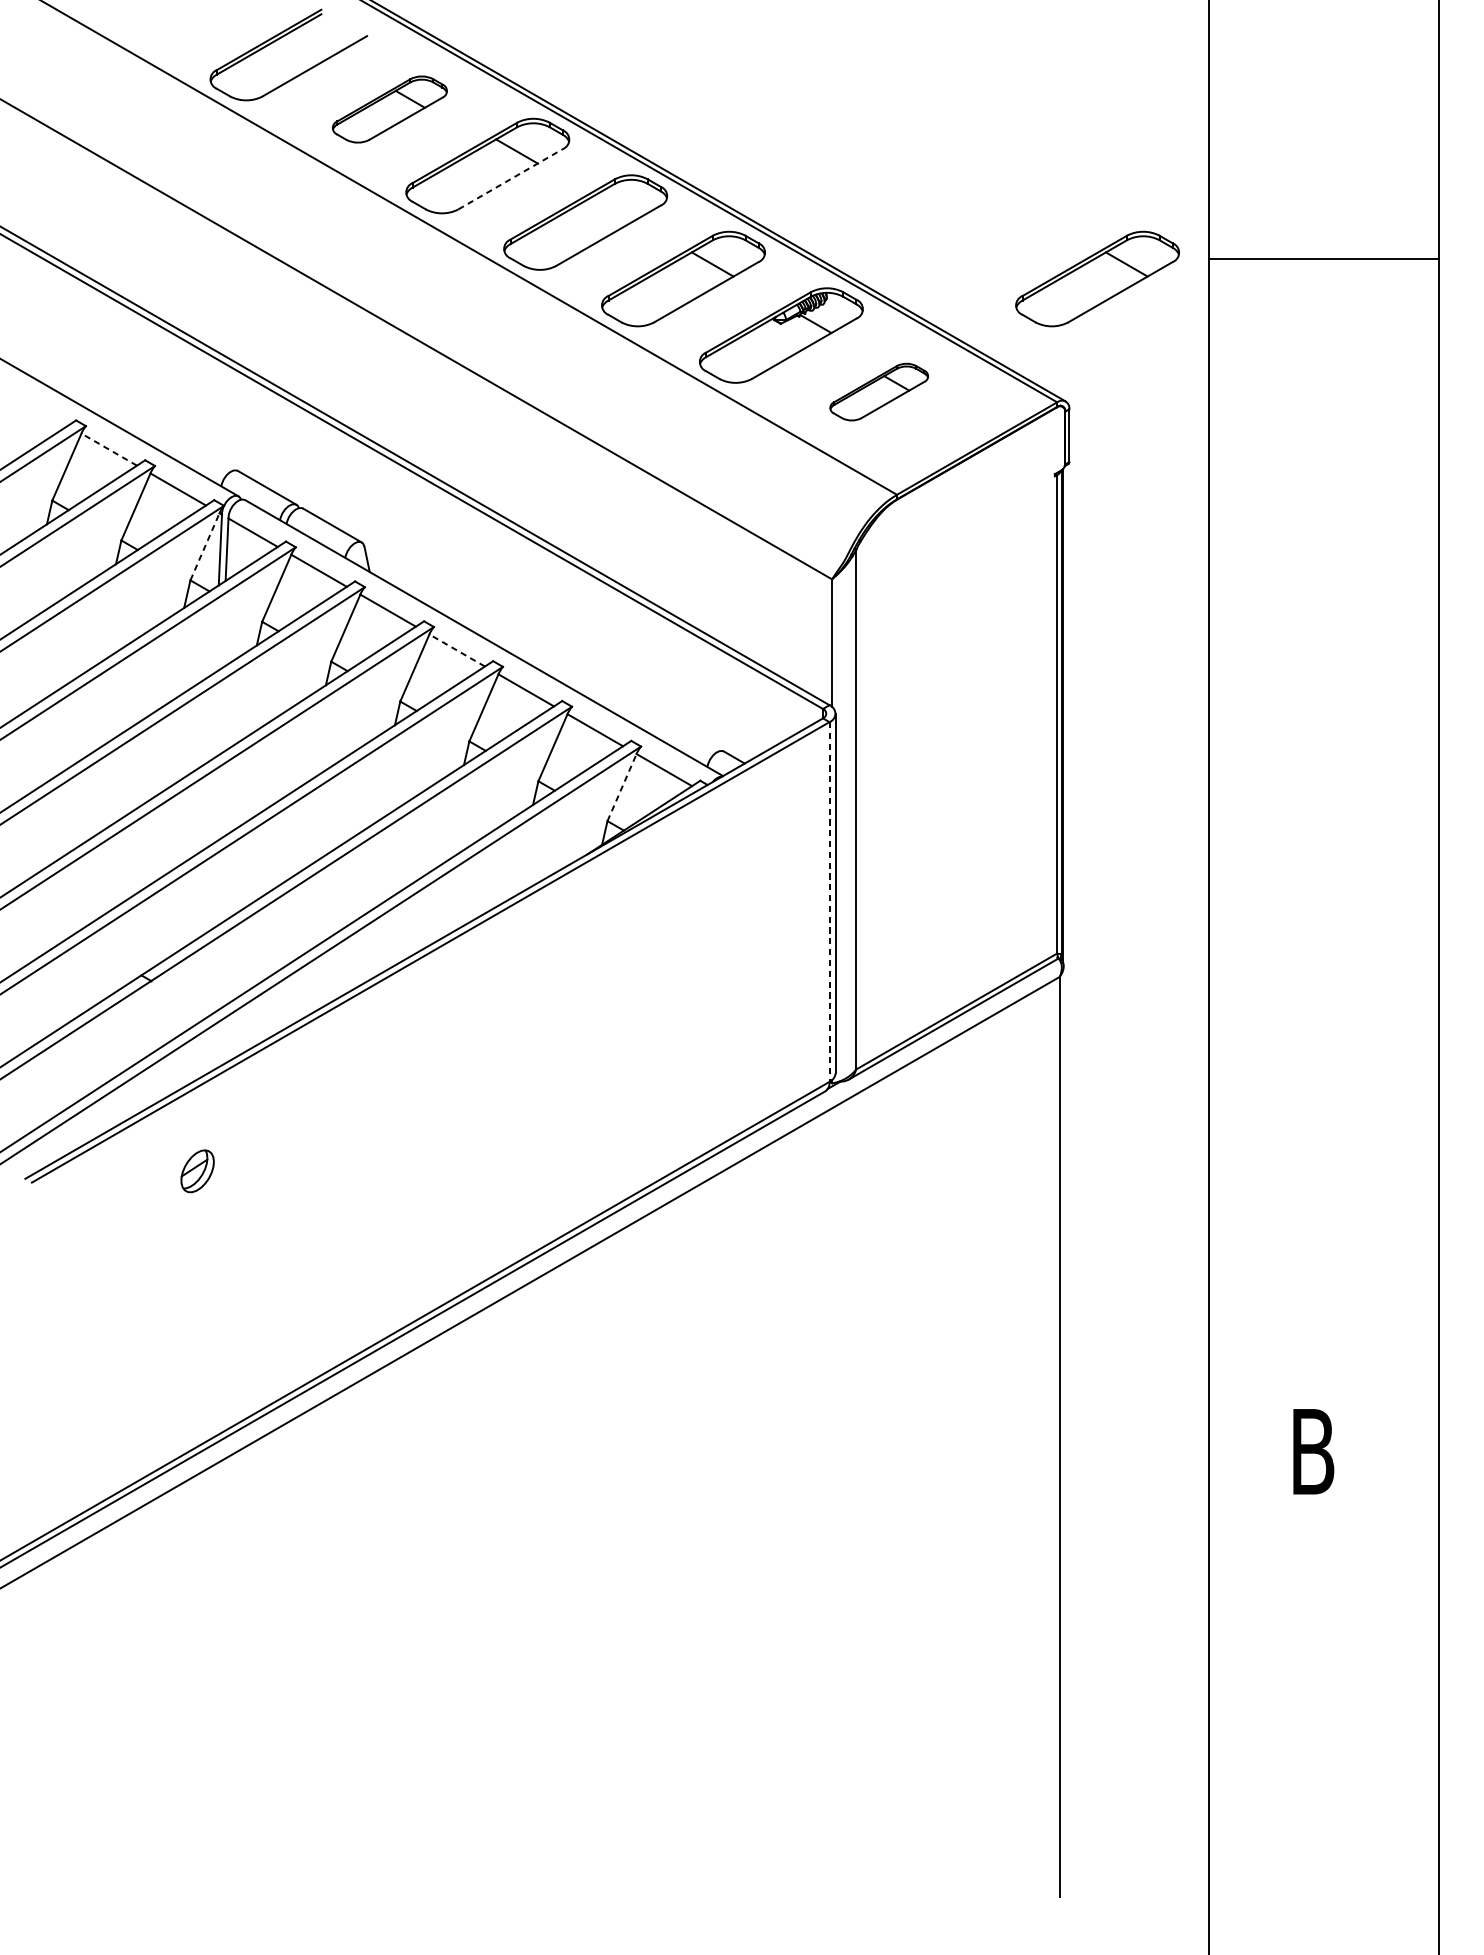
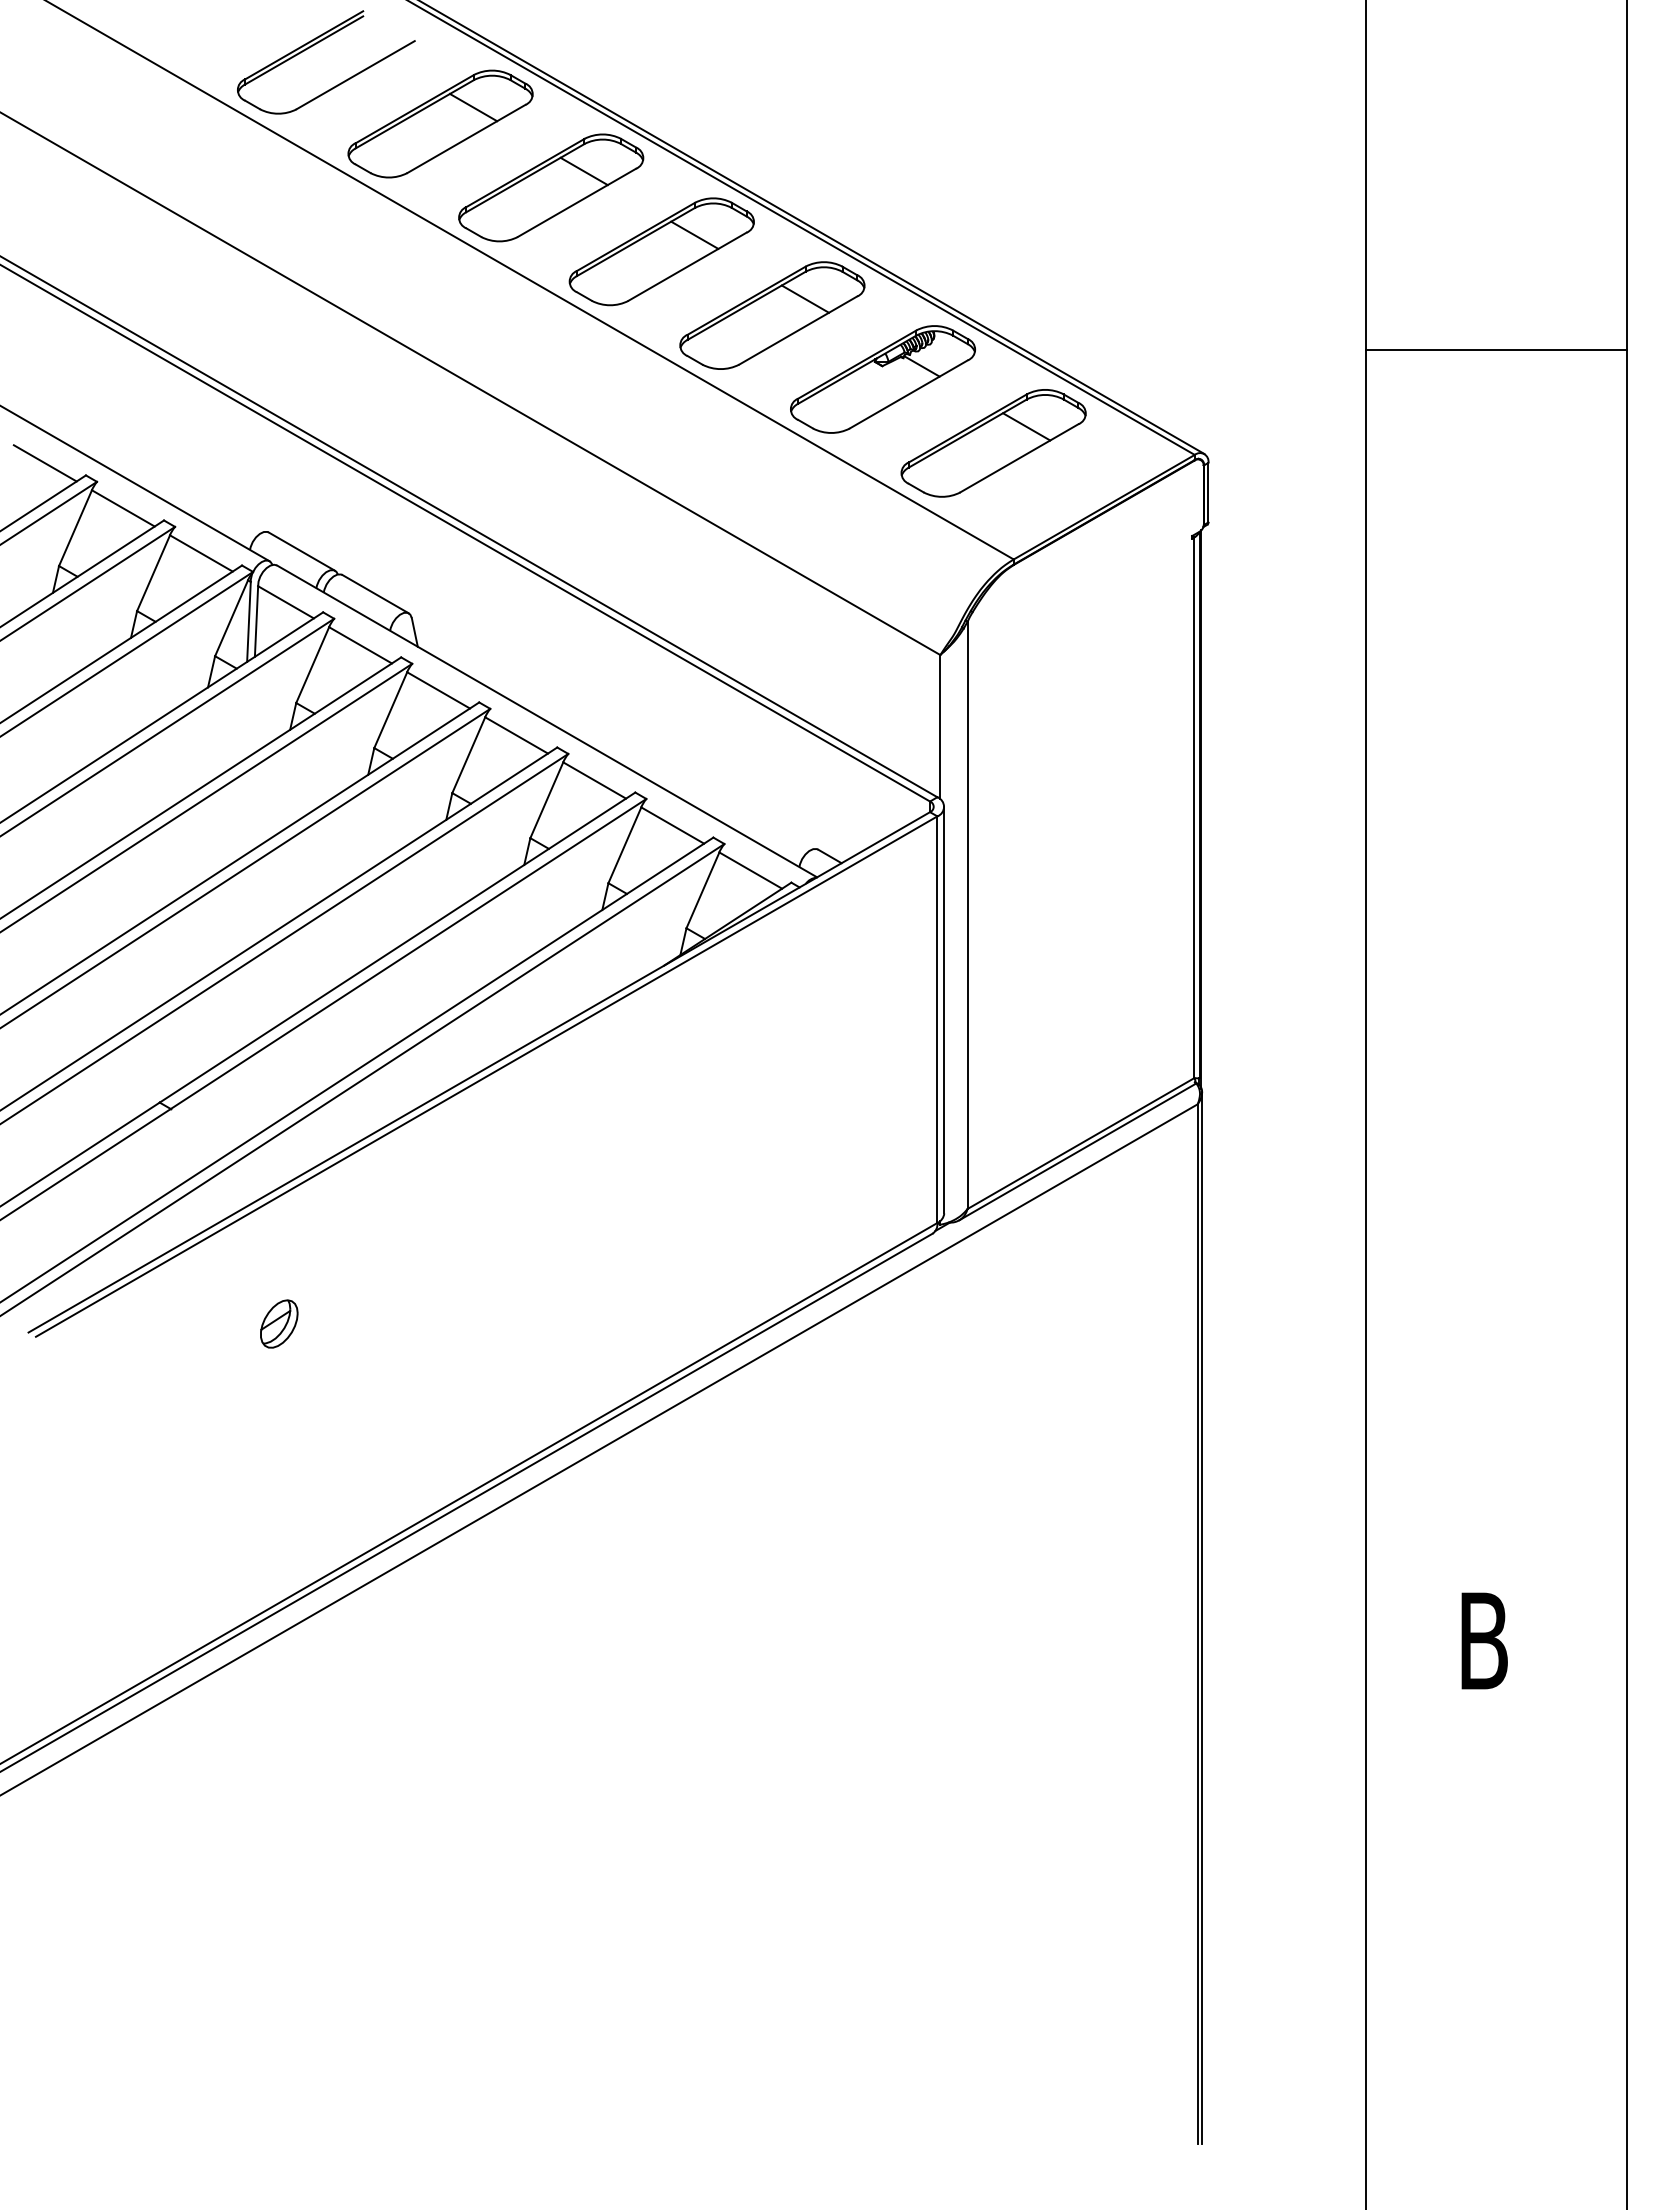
part: (389, 109) -> (440, 123), size x1.43
line: (511, 178) -> (577, 202), dashed -> solid
line: (614, 207) -> (694, 234), added
line: (1324, 259) -> (1496, 350), moved
part: (1097, 278) -> (1240, 315), removed
part: (879, 392) -> (993, 443), size x1.67
line: (39, 409) -> (44, 463), added
line: (108, 449) -> (122, 508), dashed -> solid
line: (204, 546) -> (231, 617), dashed -> solid
line: (457, 650) -> (516, 735), dashed -> solid
line: (622, 786) -> (703, 889), dashed -> solid
line: (829, 902) -> (937, 1020), dashed -> solid
part: (197, 1170) -> (279, 1323), moved
line: (1064, 1430) -> (1202, 1617), added

